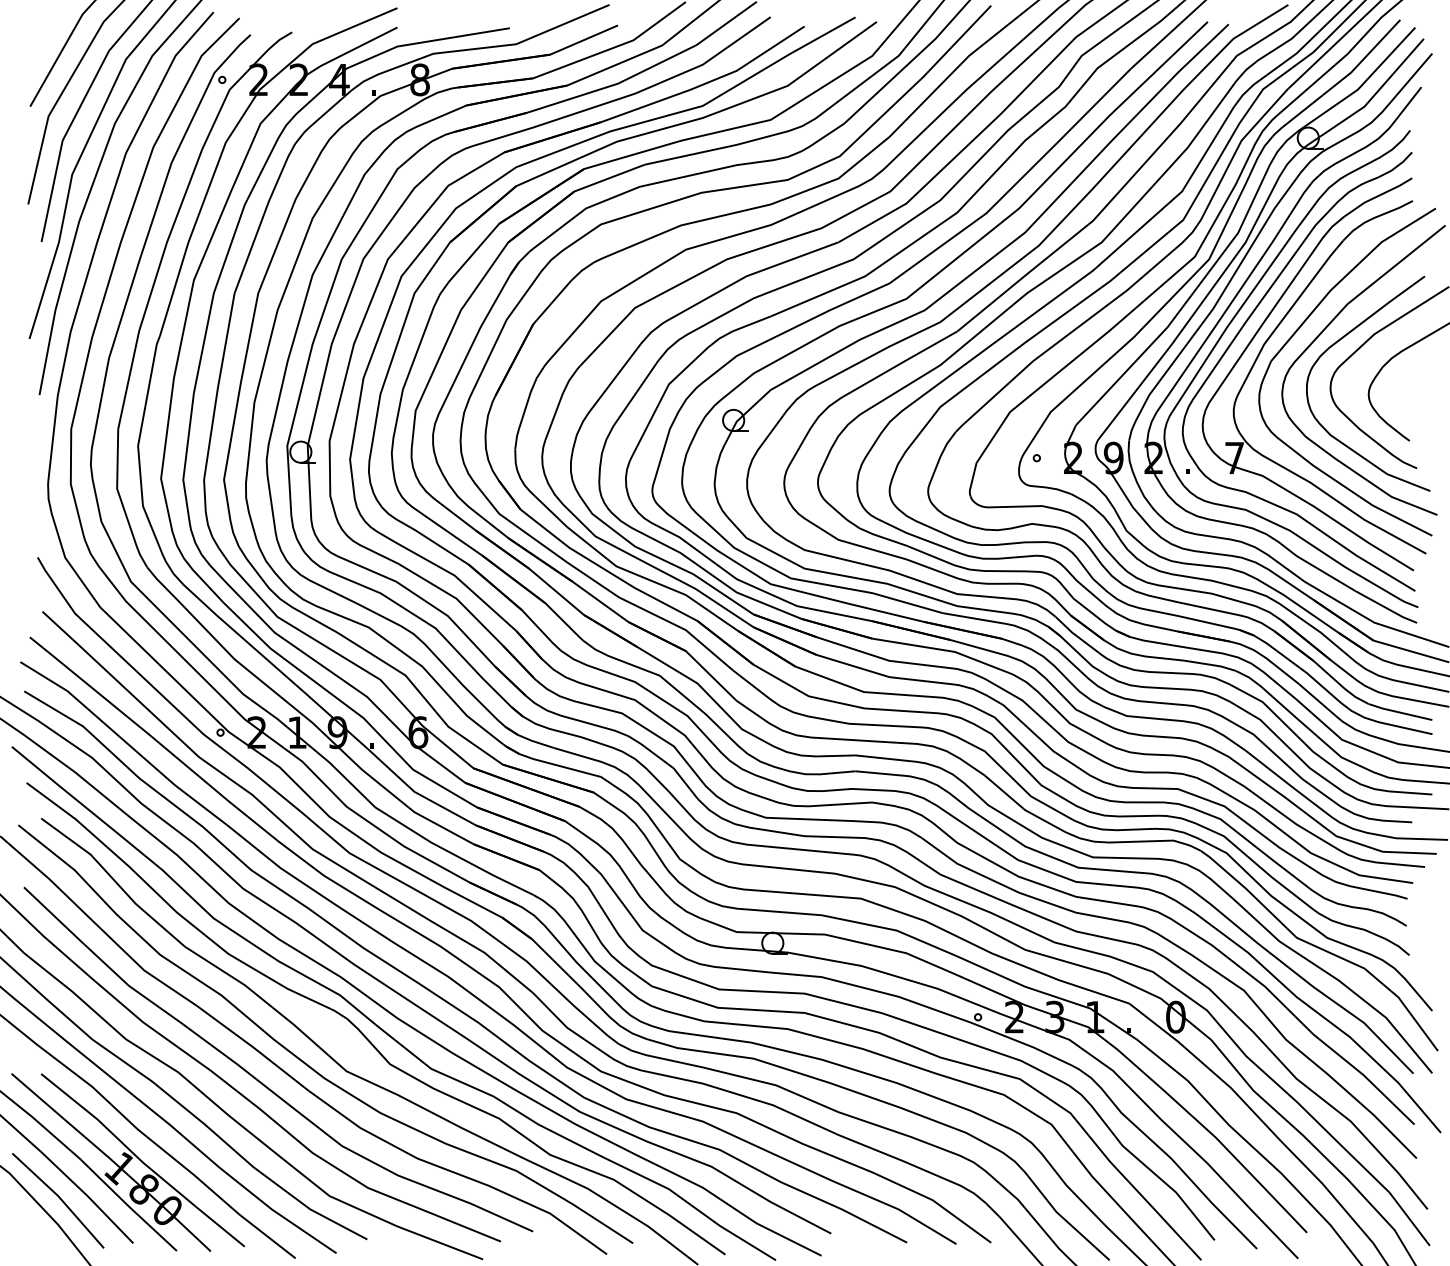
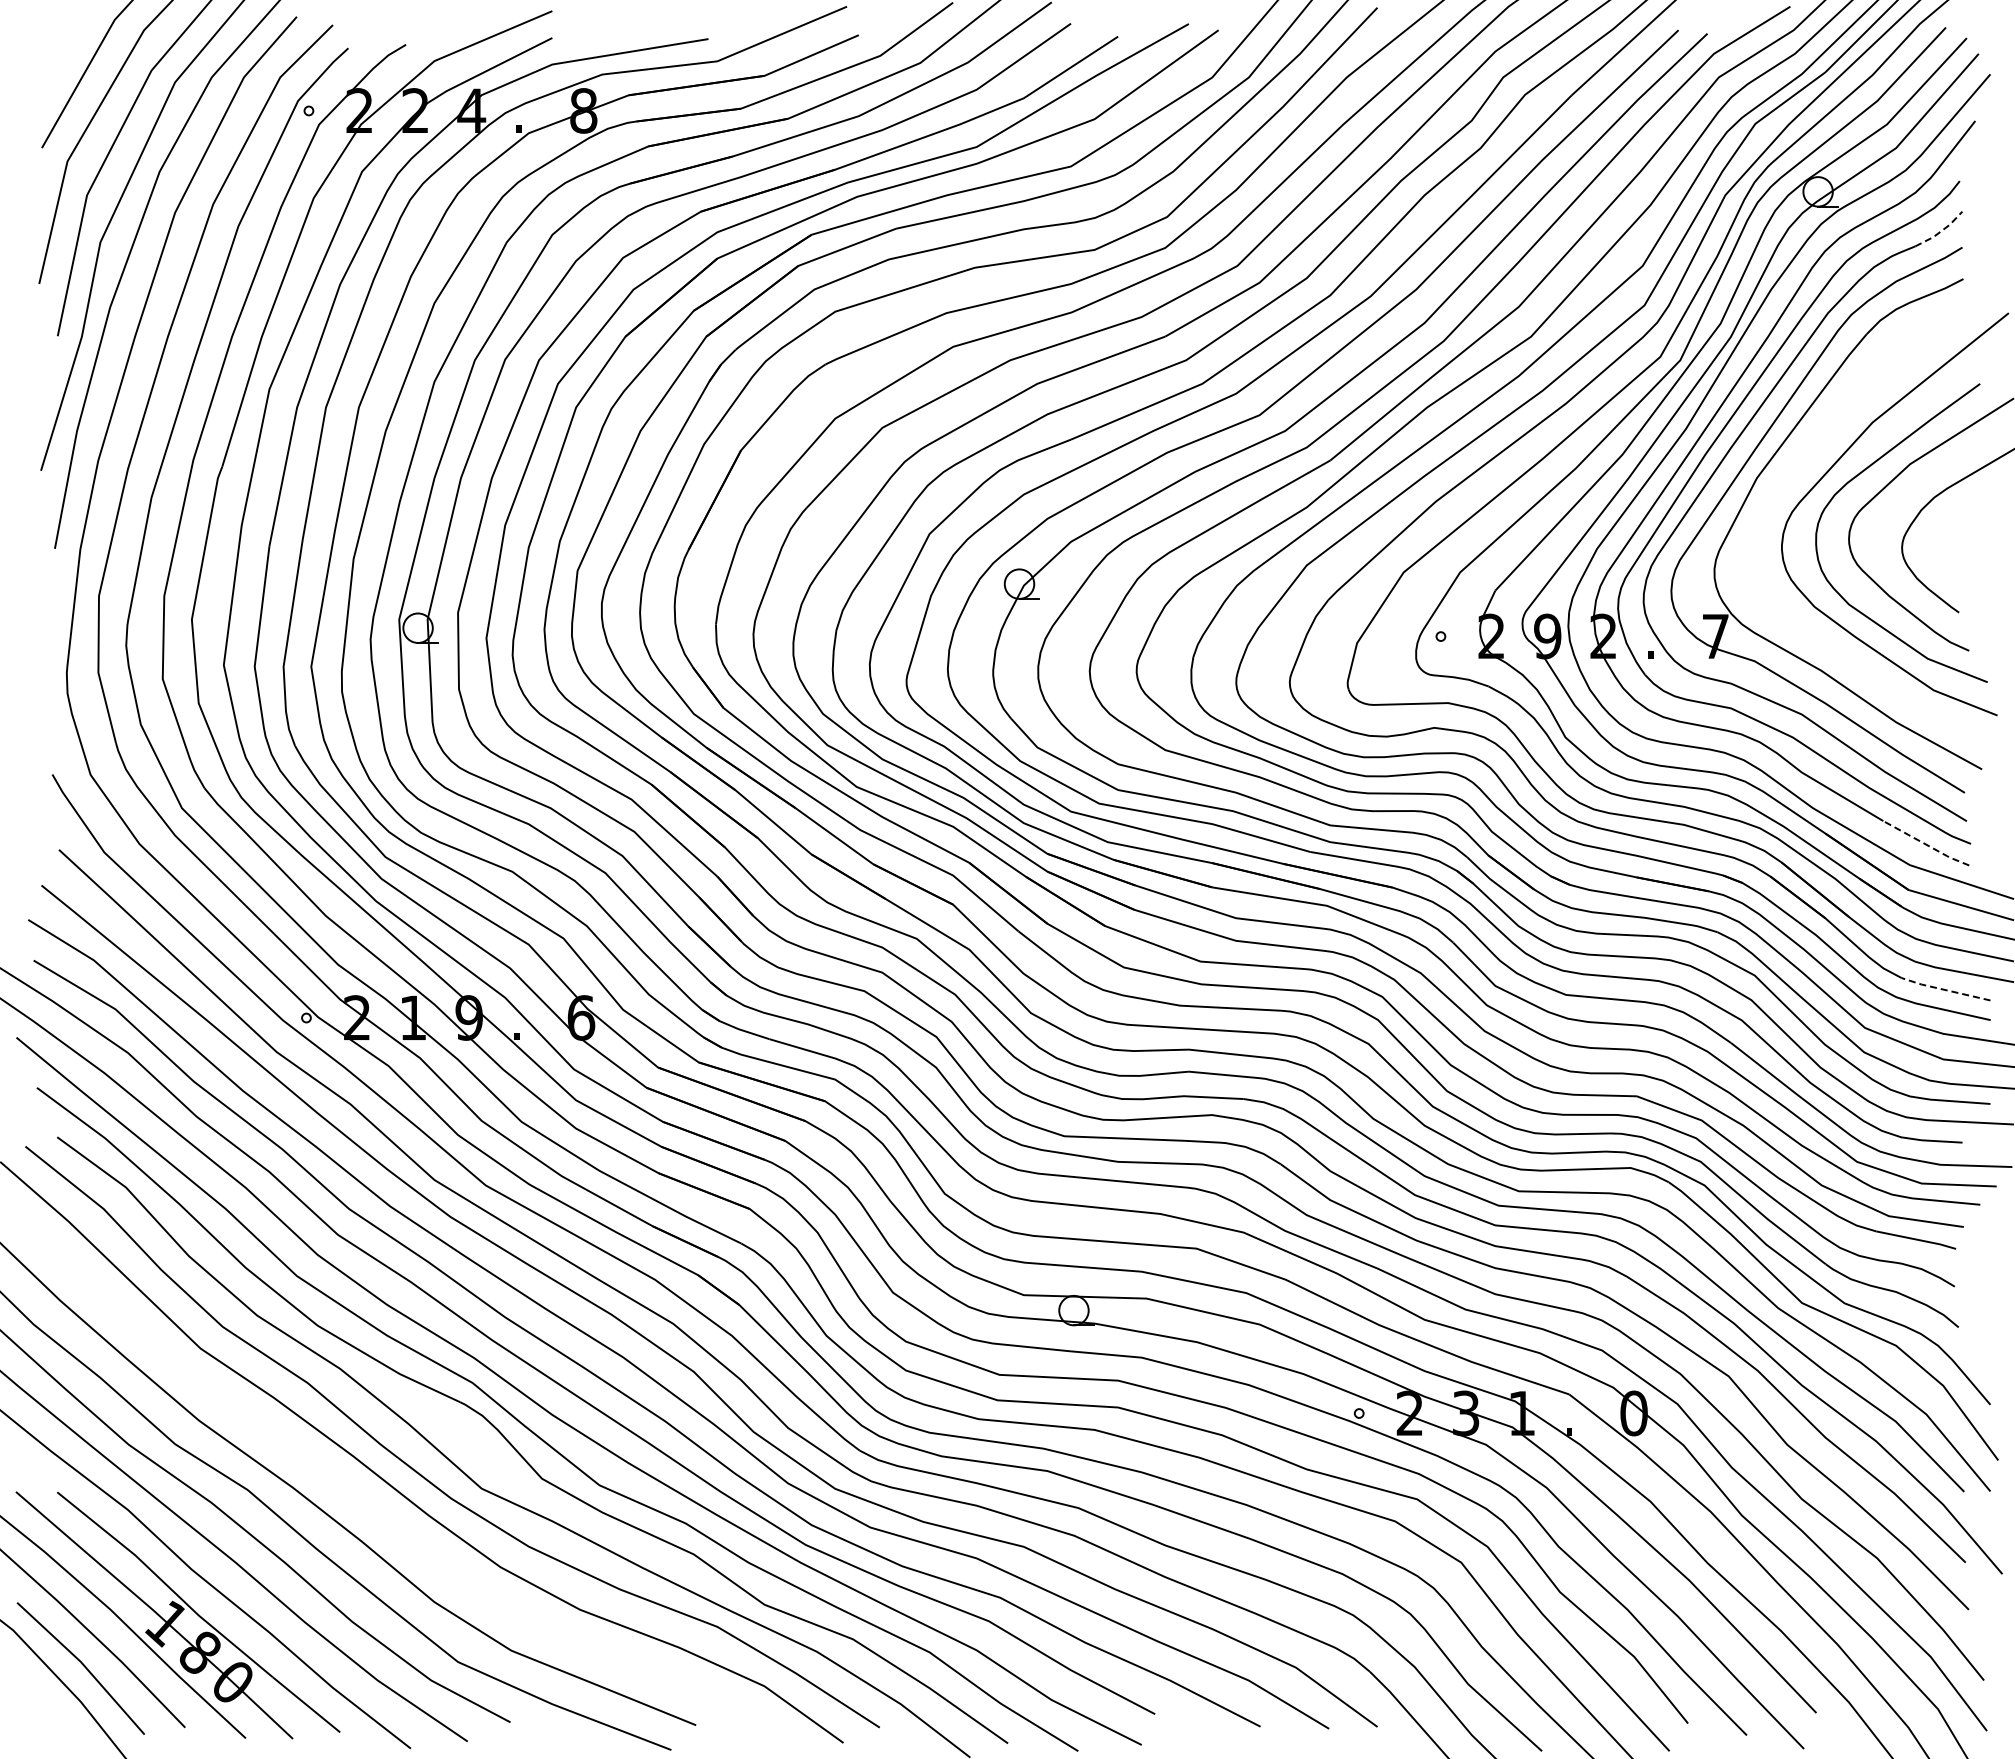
line: (1397, 166) -> (1941, 231), solid -> dashed
curve: (1298, 330) -> (1804, 458), removed
line: (1386, 608) -> (1926, 845), solid -> dashed
line: (1399, 712) -> (1945, 990), solid -> dashed
curve: (262, 1082) -> (364, 1504), removed

